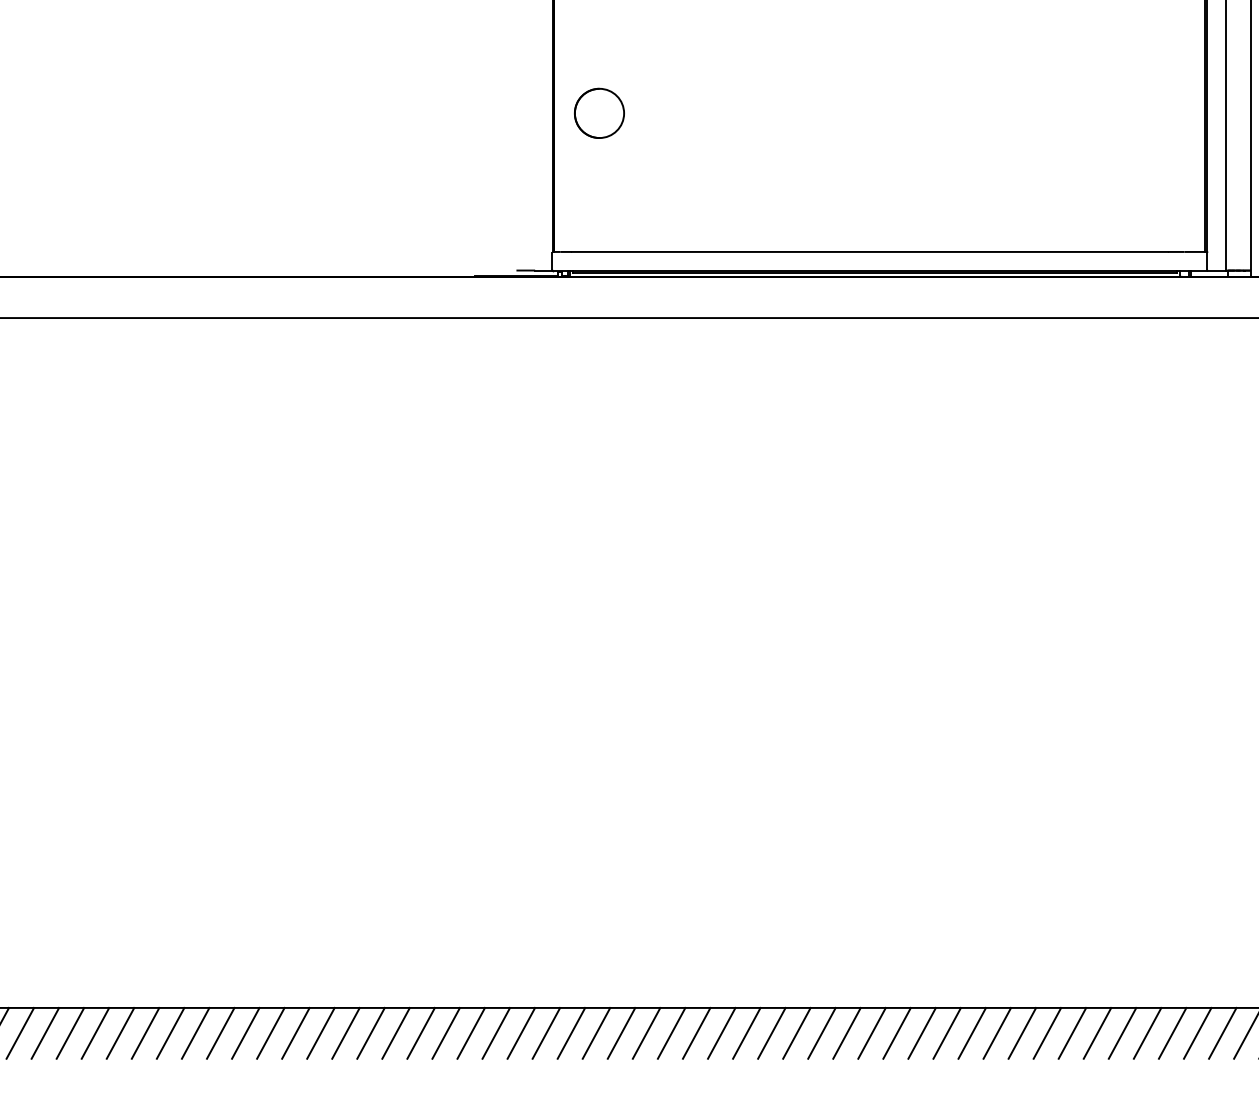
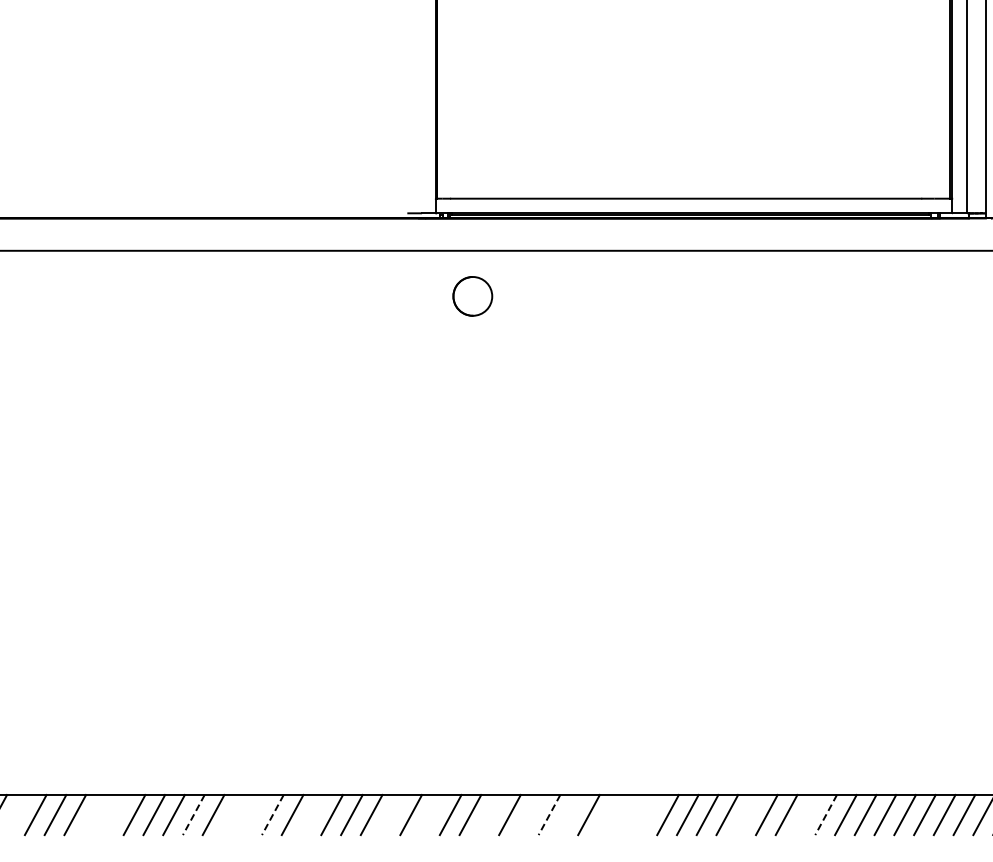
part: (599, 113) -> (472, 296), moved
line: (19, 1032) -> (15, 814), removed
line: (119, 1032) -> (94, 814), removed
line: (145, 1032) -> (114, 814), removed
line: (296, 1032) -> (233, 814), removed
line: (320, 1032) -> (252, 814), removed
line: (396, 1032) -> (312, 814), removed
line: (496, 1032) -> (391, 814), removed
line: (545, 1032) -> (430, 814), removed
line: (621, 1032) -> (490, 814), removed
line: (671, 1032) -> (529, 814), removed
line: (722, 1032) -> (569, 814), removed
line: (771, 1032) -> (608, 814), removed
line: (796, 1032) -> (628, 814), removed
line: (822, 1032) -> (648, 814), removed
line: (946, 1032) -> (746, 814), removed
line: (1022, 1032) -> (806, 814), removed
line: (245, 1033) -> (193, 815), solid -> dashed
line: (345, 1033) -> (272, 815), solid -> dashed
line: (696, 1033) -> (549, 815), solid -> dashed
line: (1047, 1033) -> (826, 815), solid -> dashed

